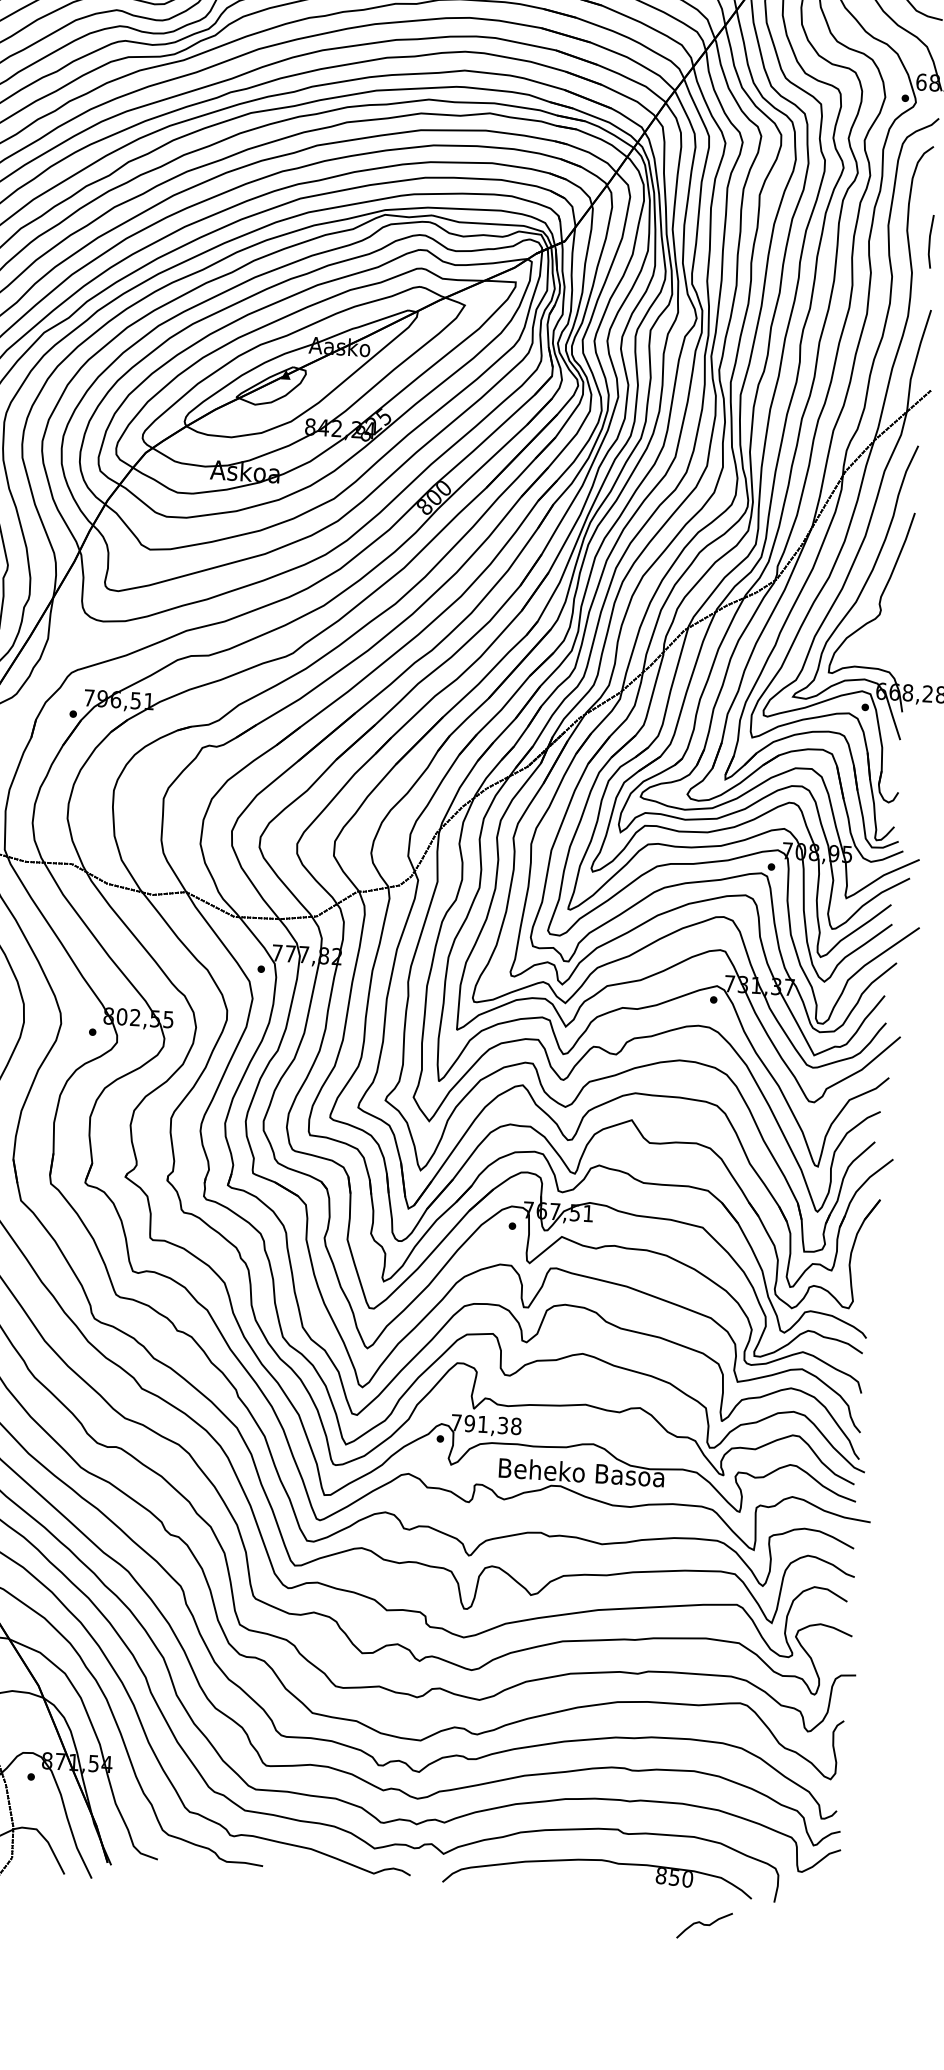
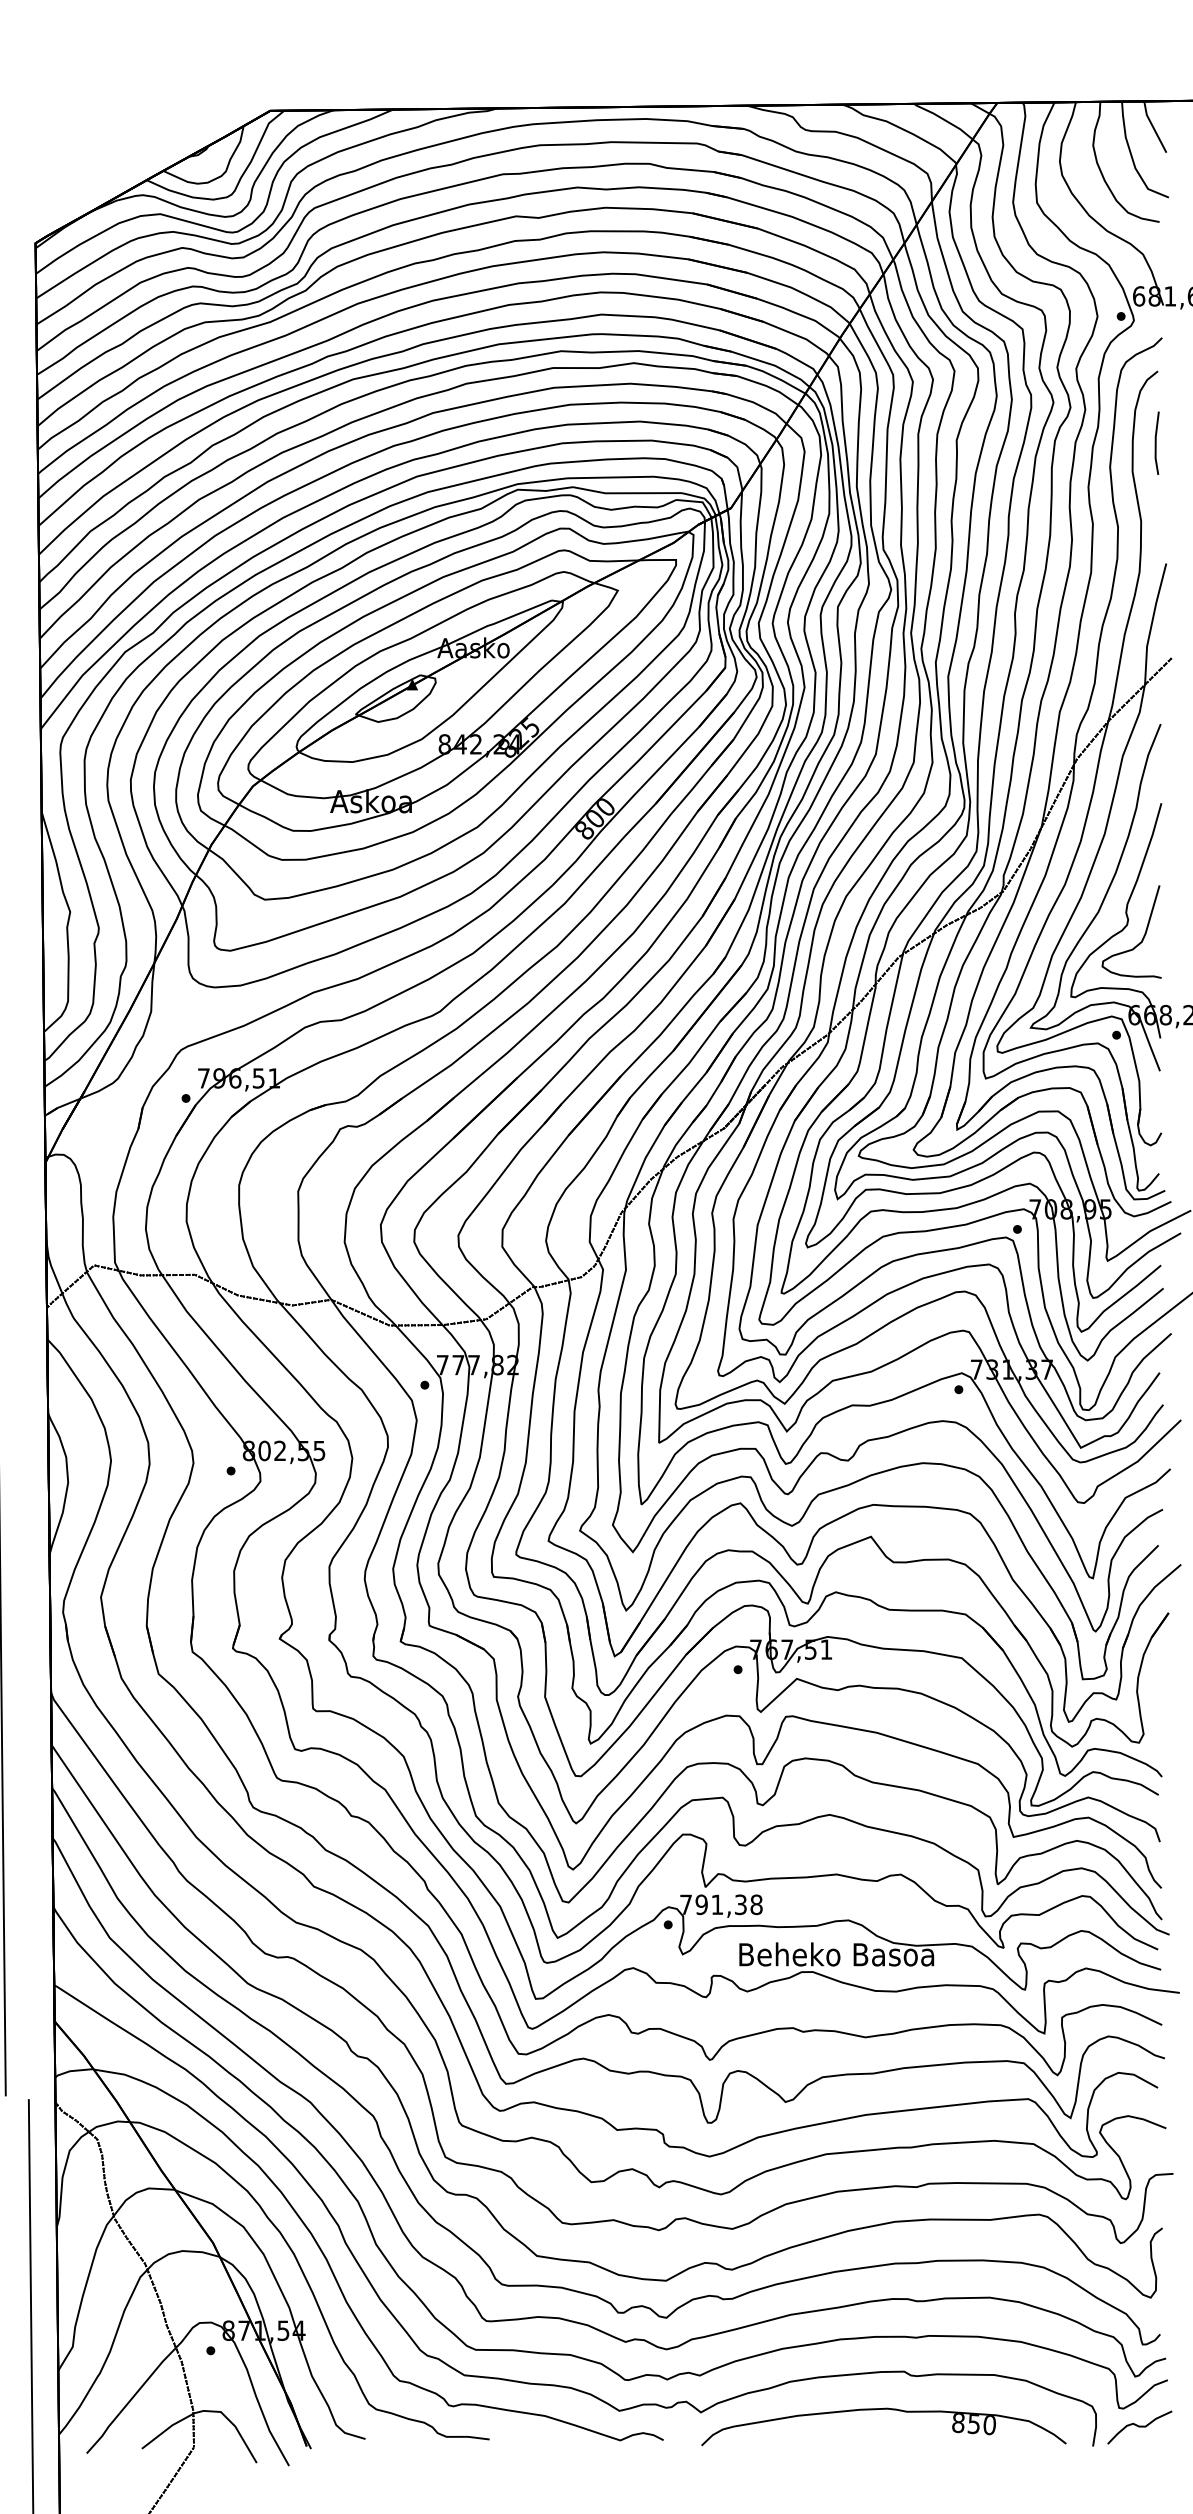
line: (930, 241) -> (1156, 442), moved
curve: (892, 625) -> (1142, 937), added
curve: (704, 1925) -> (1139, 2427), moved

